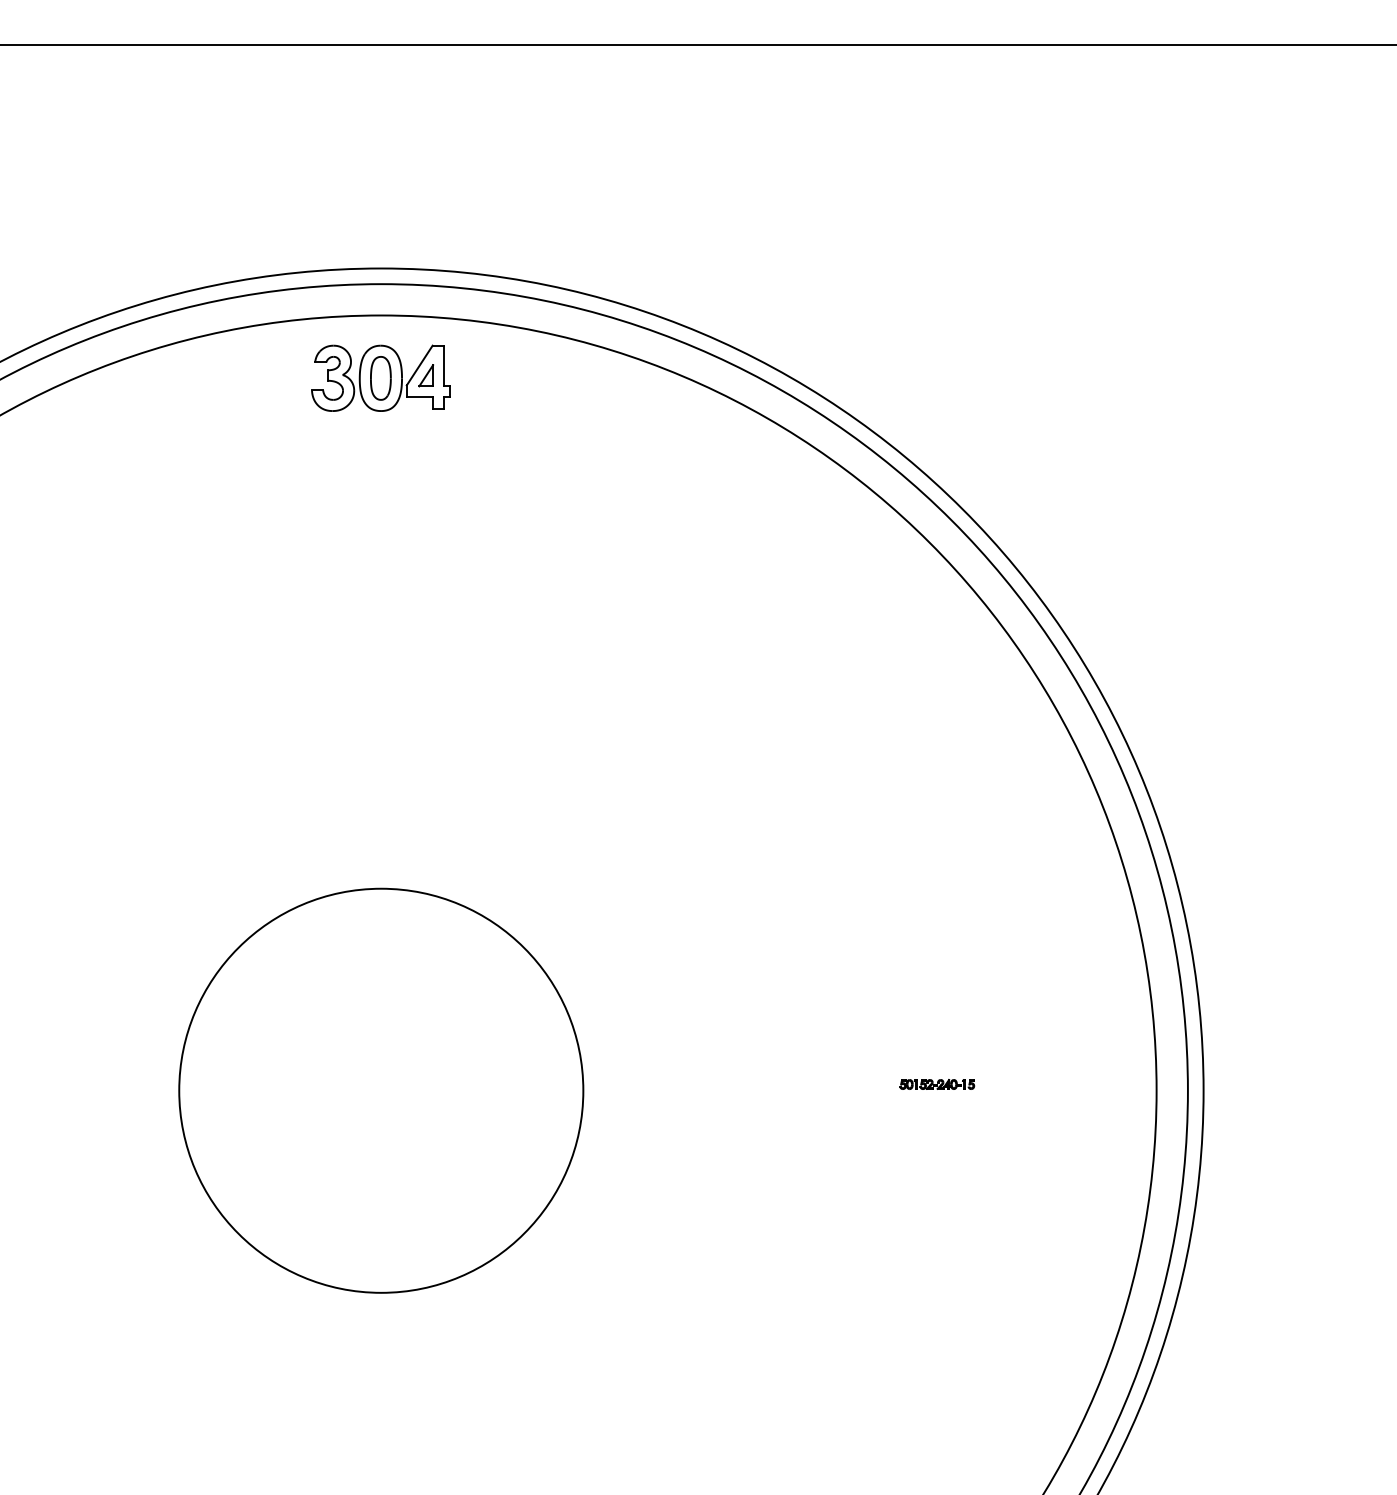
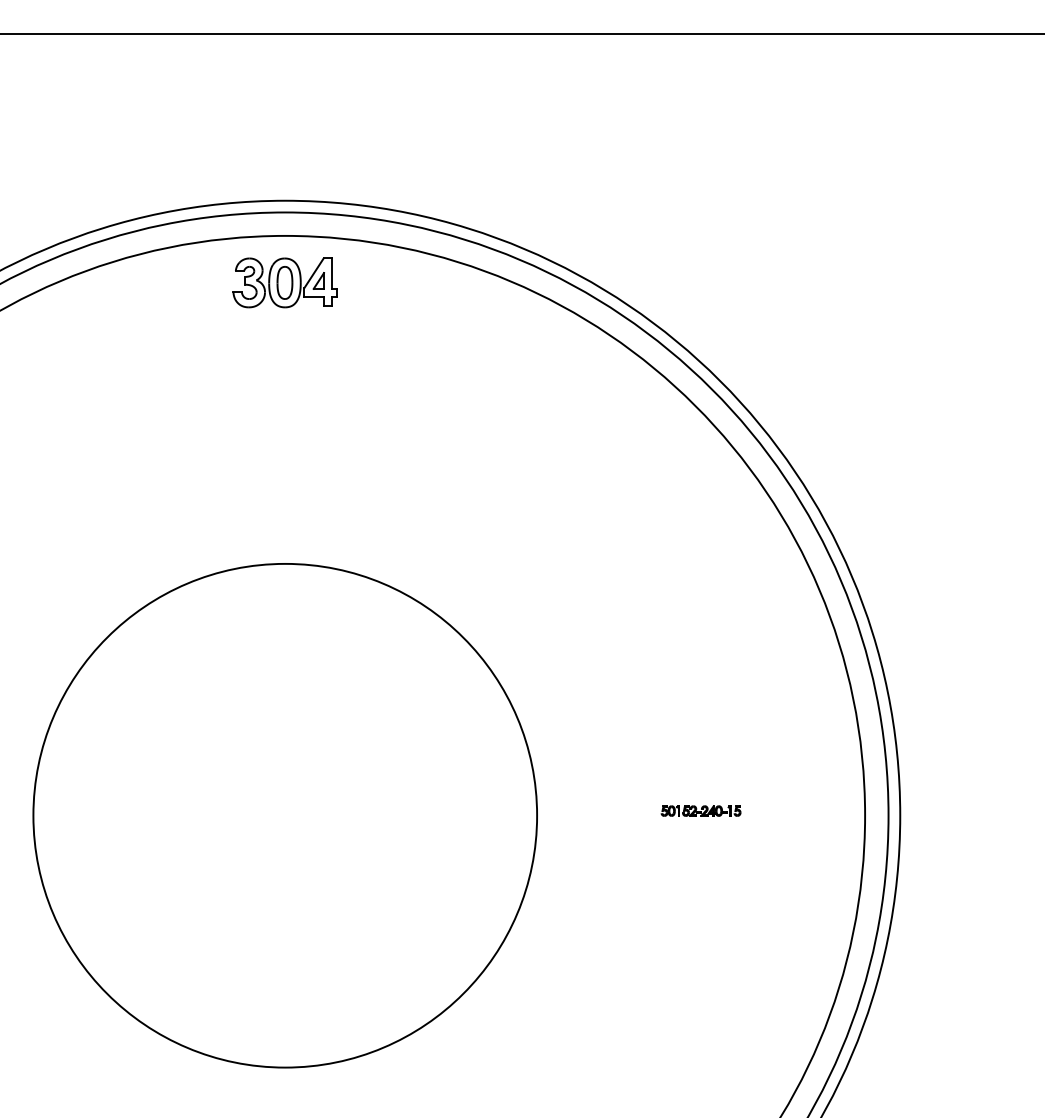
part: (936, 1083) -> (700, 810), size x1.43
circle: (381, 1090) -> (285, 815), size x1.67

